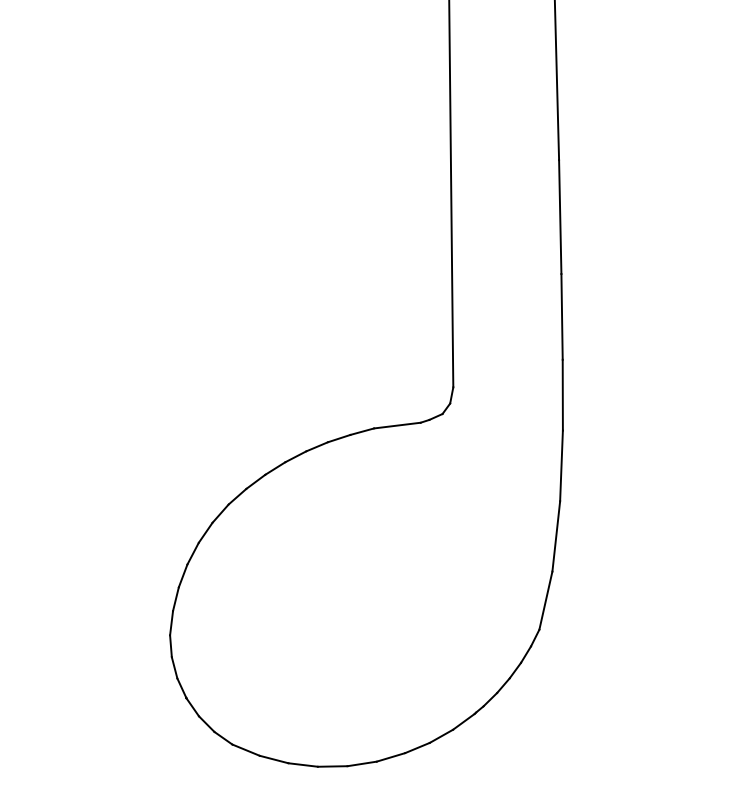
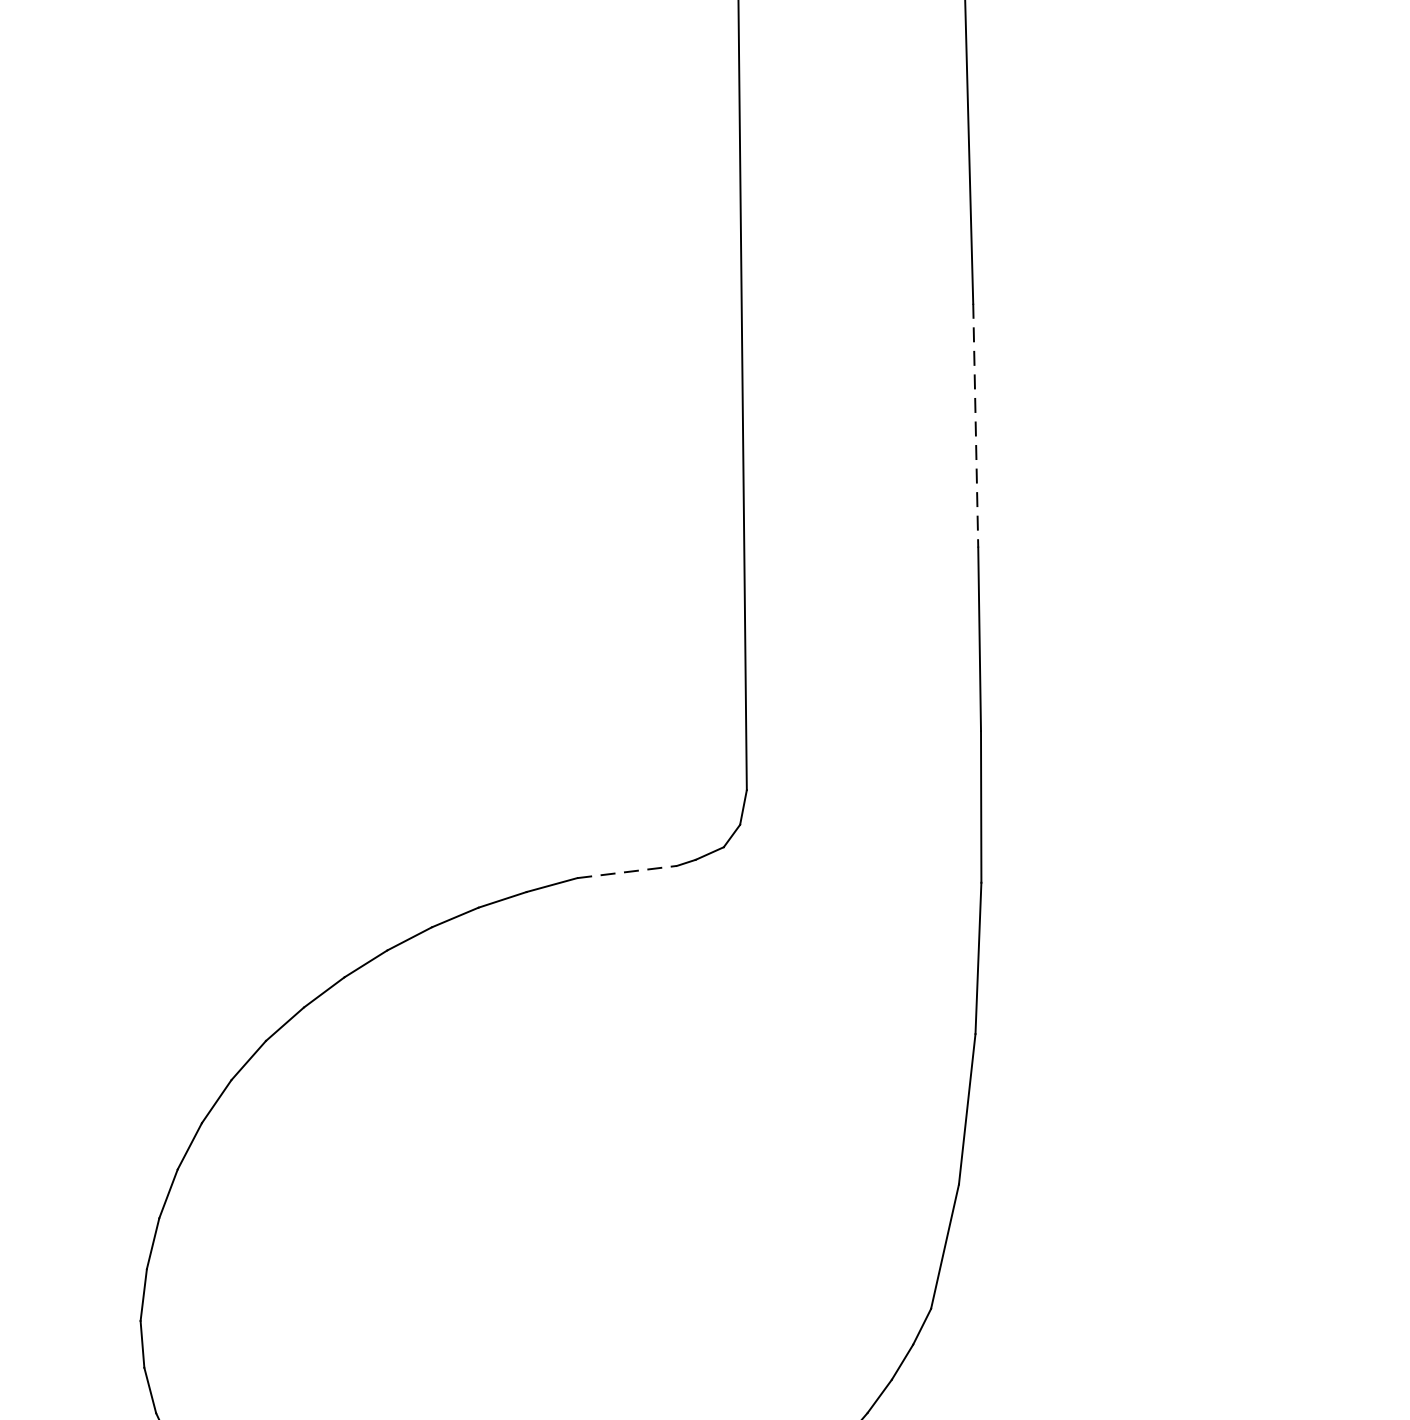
line: (560, 217) -> (976, 426), solid -> dashed
line: (397, 425) -> (627, 871), solid -> dashed

